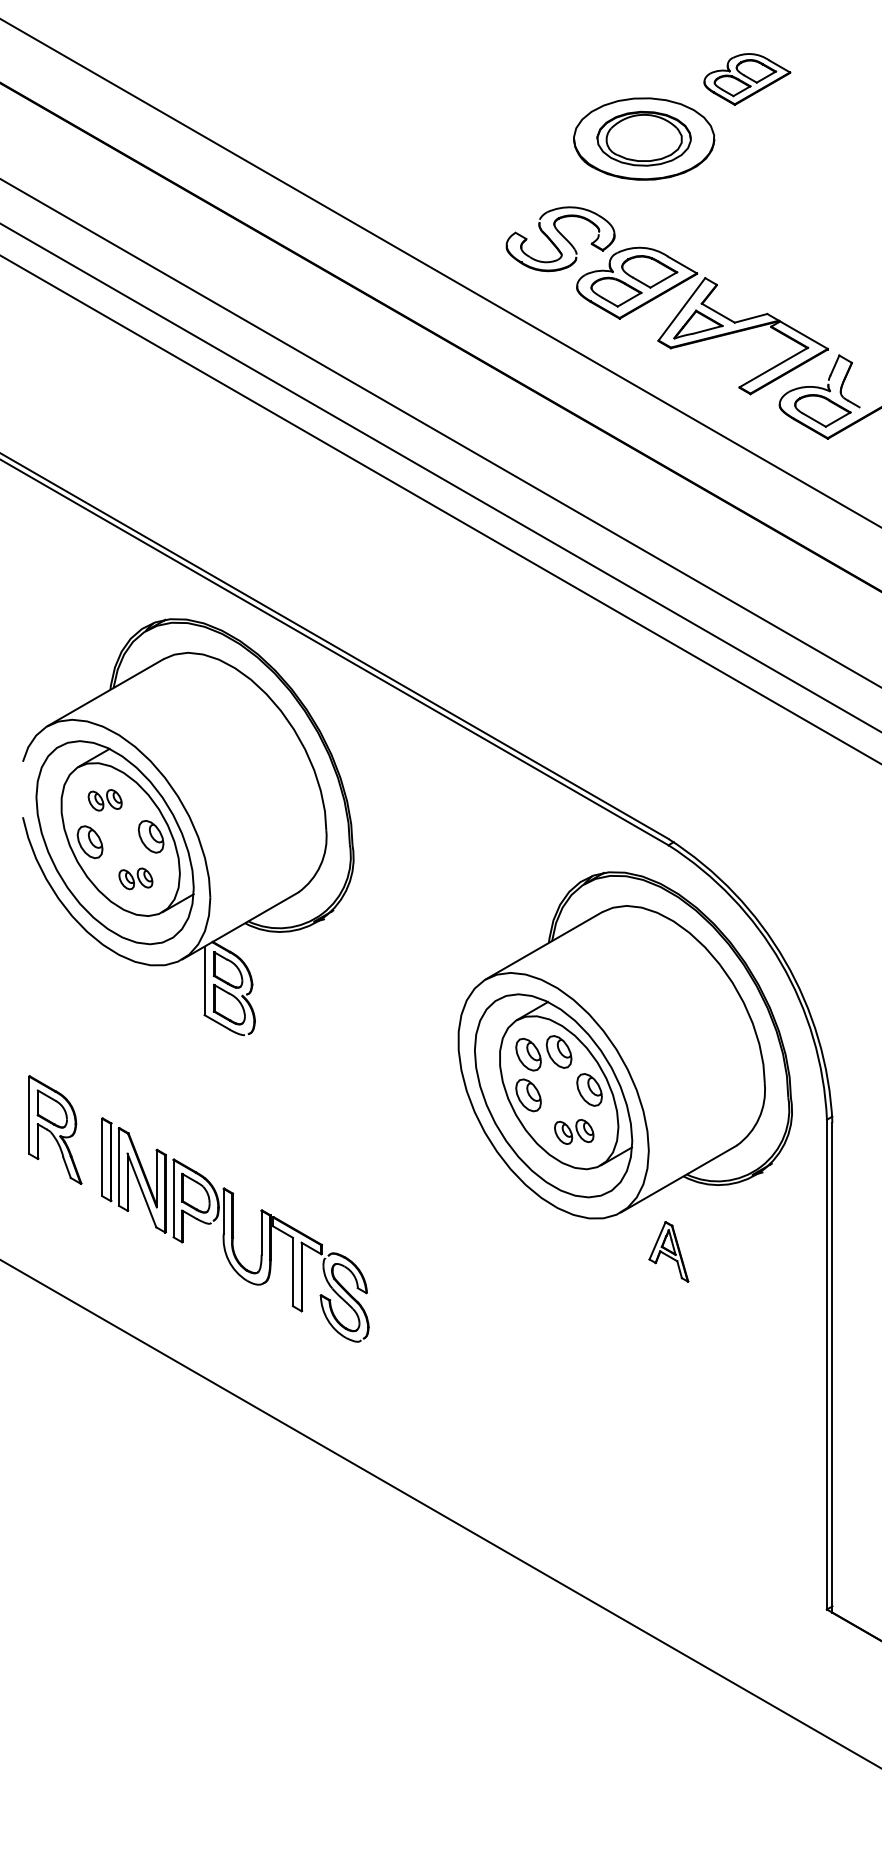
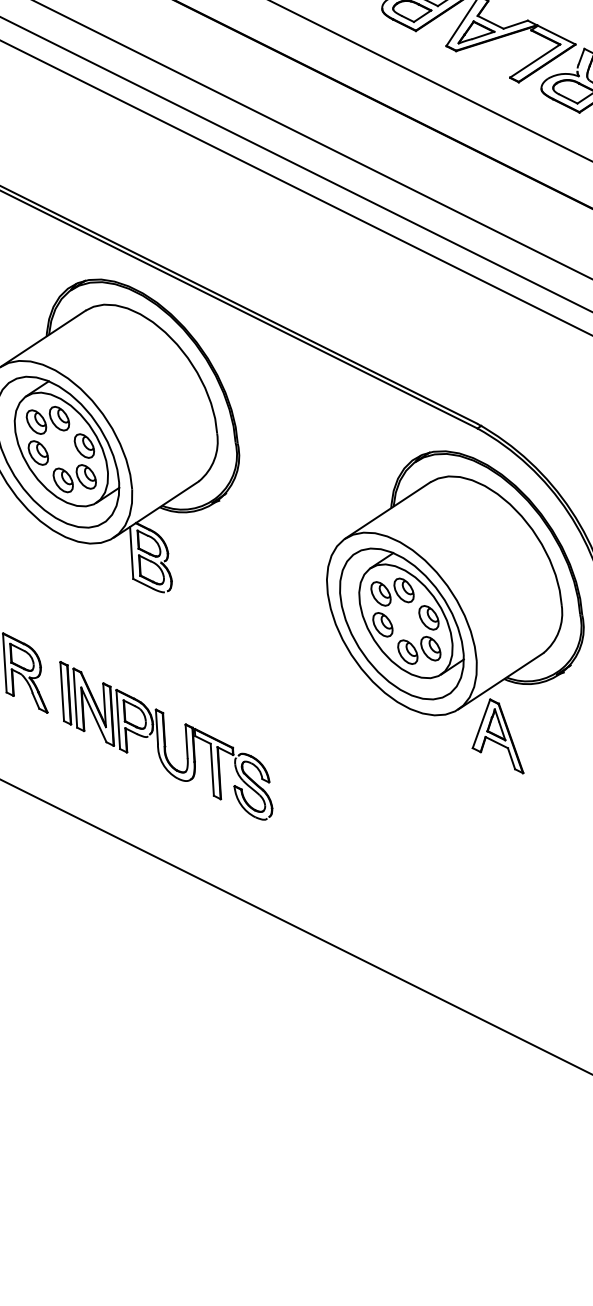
part: (104, 800) -> (47, 420), size x1.67
part: (135, 878) -> (74, 478), size x1.67
part: (573, 1131) -> (418, 650), size x1.43
part: (668, 1251) -> (496, 736), size x1.67

